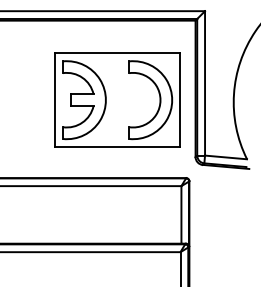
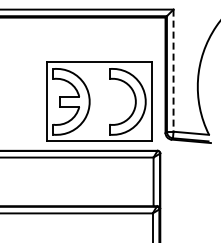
line: (204, 84) -> (173, 71), solid -> dashed
part: (117, 99) -> (99, 101), moved

